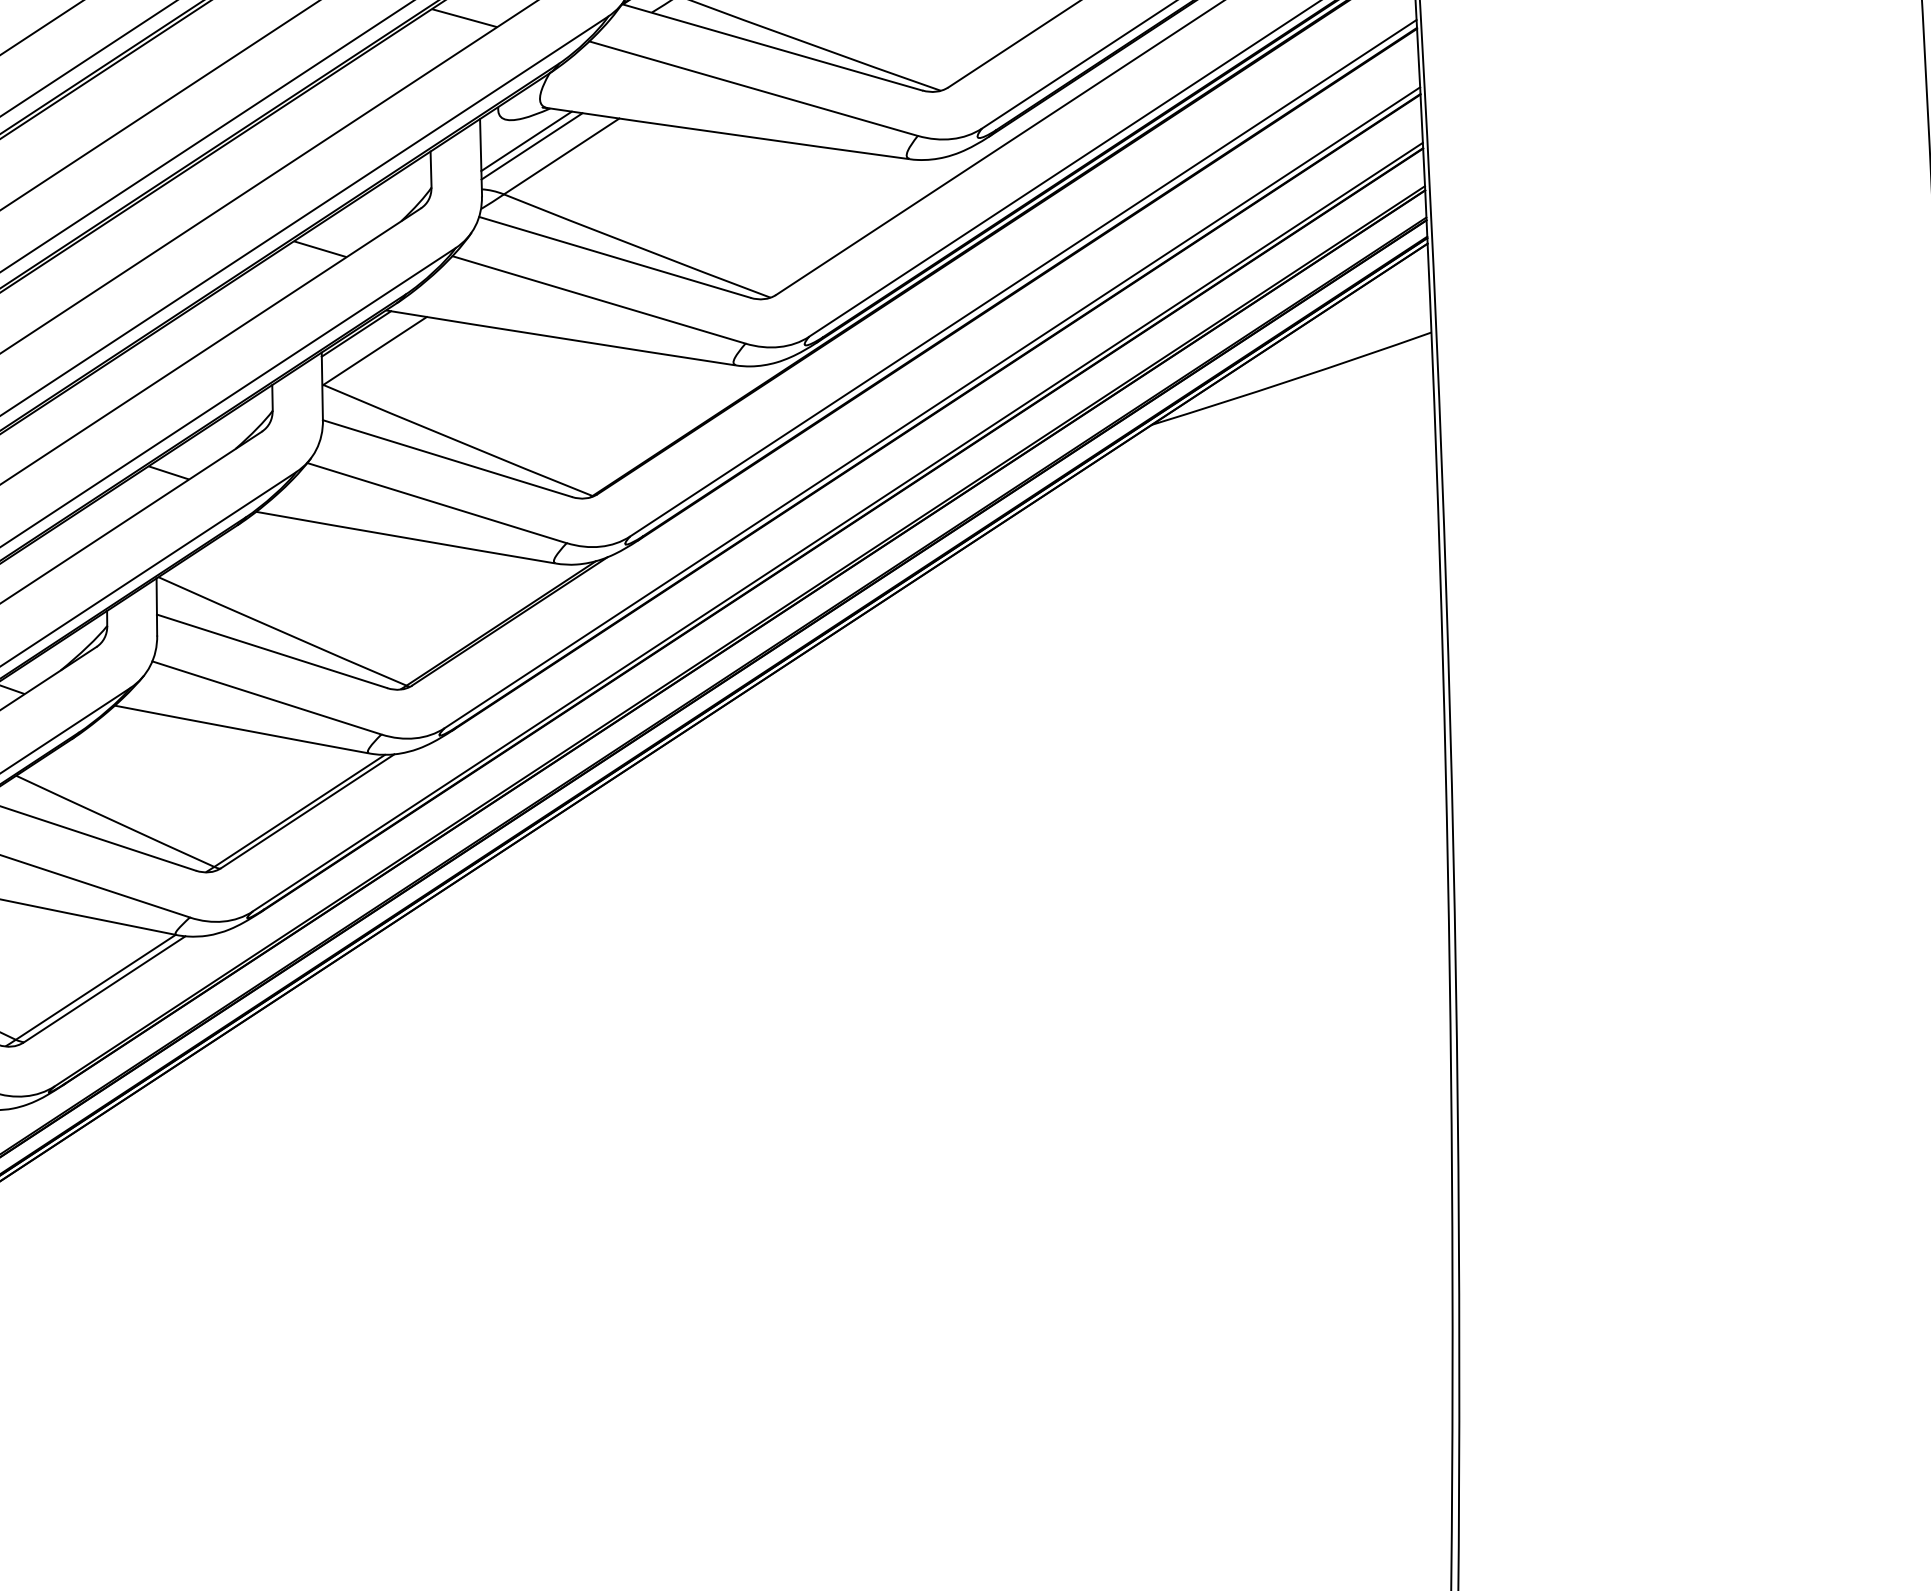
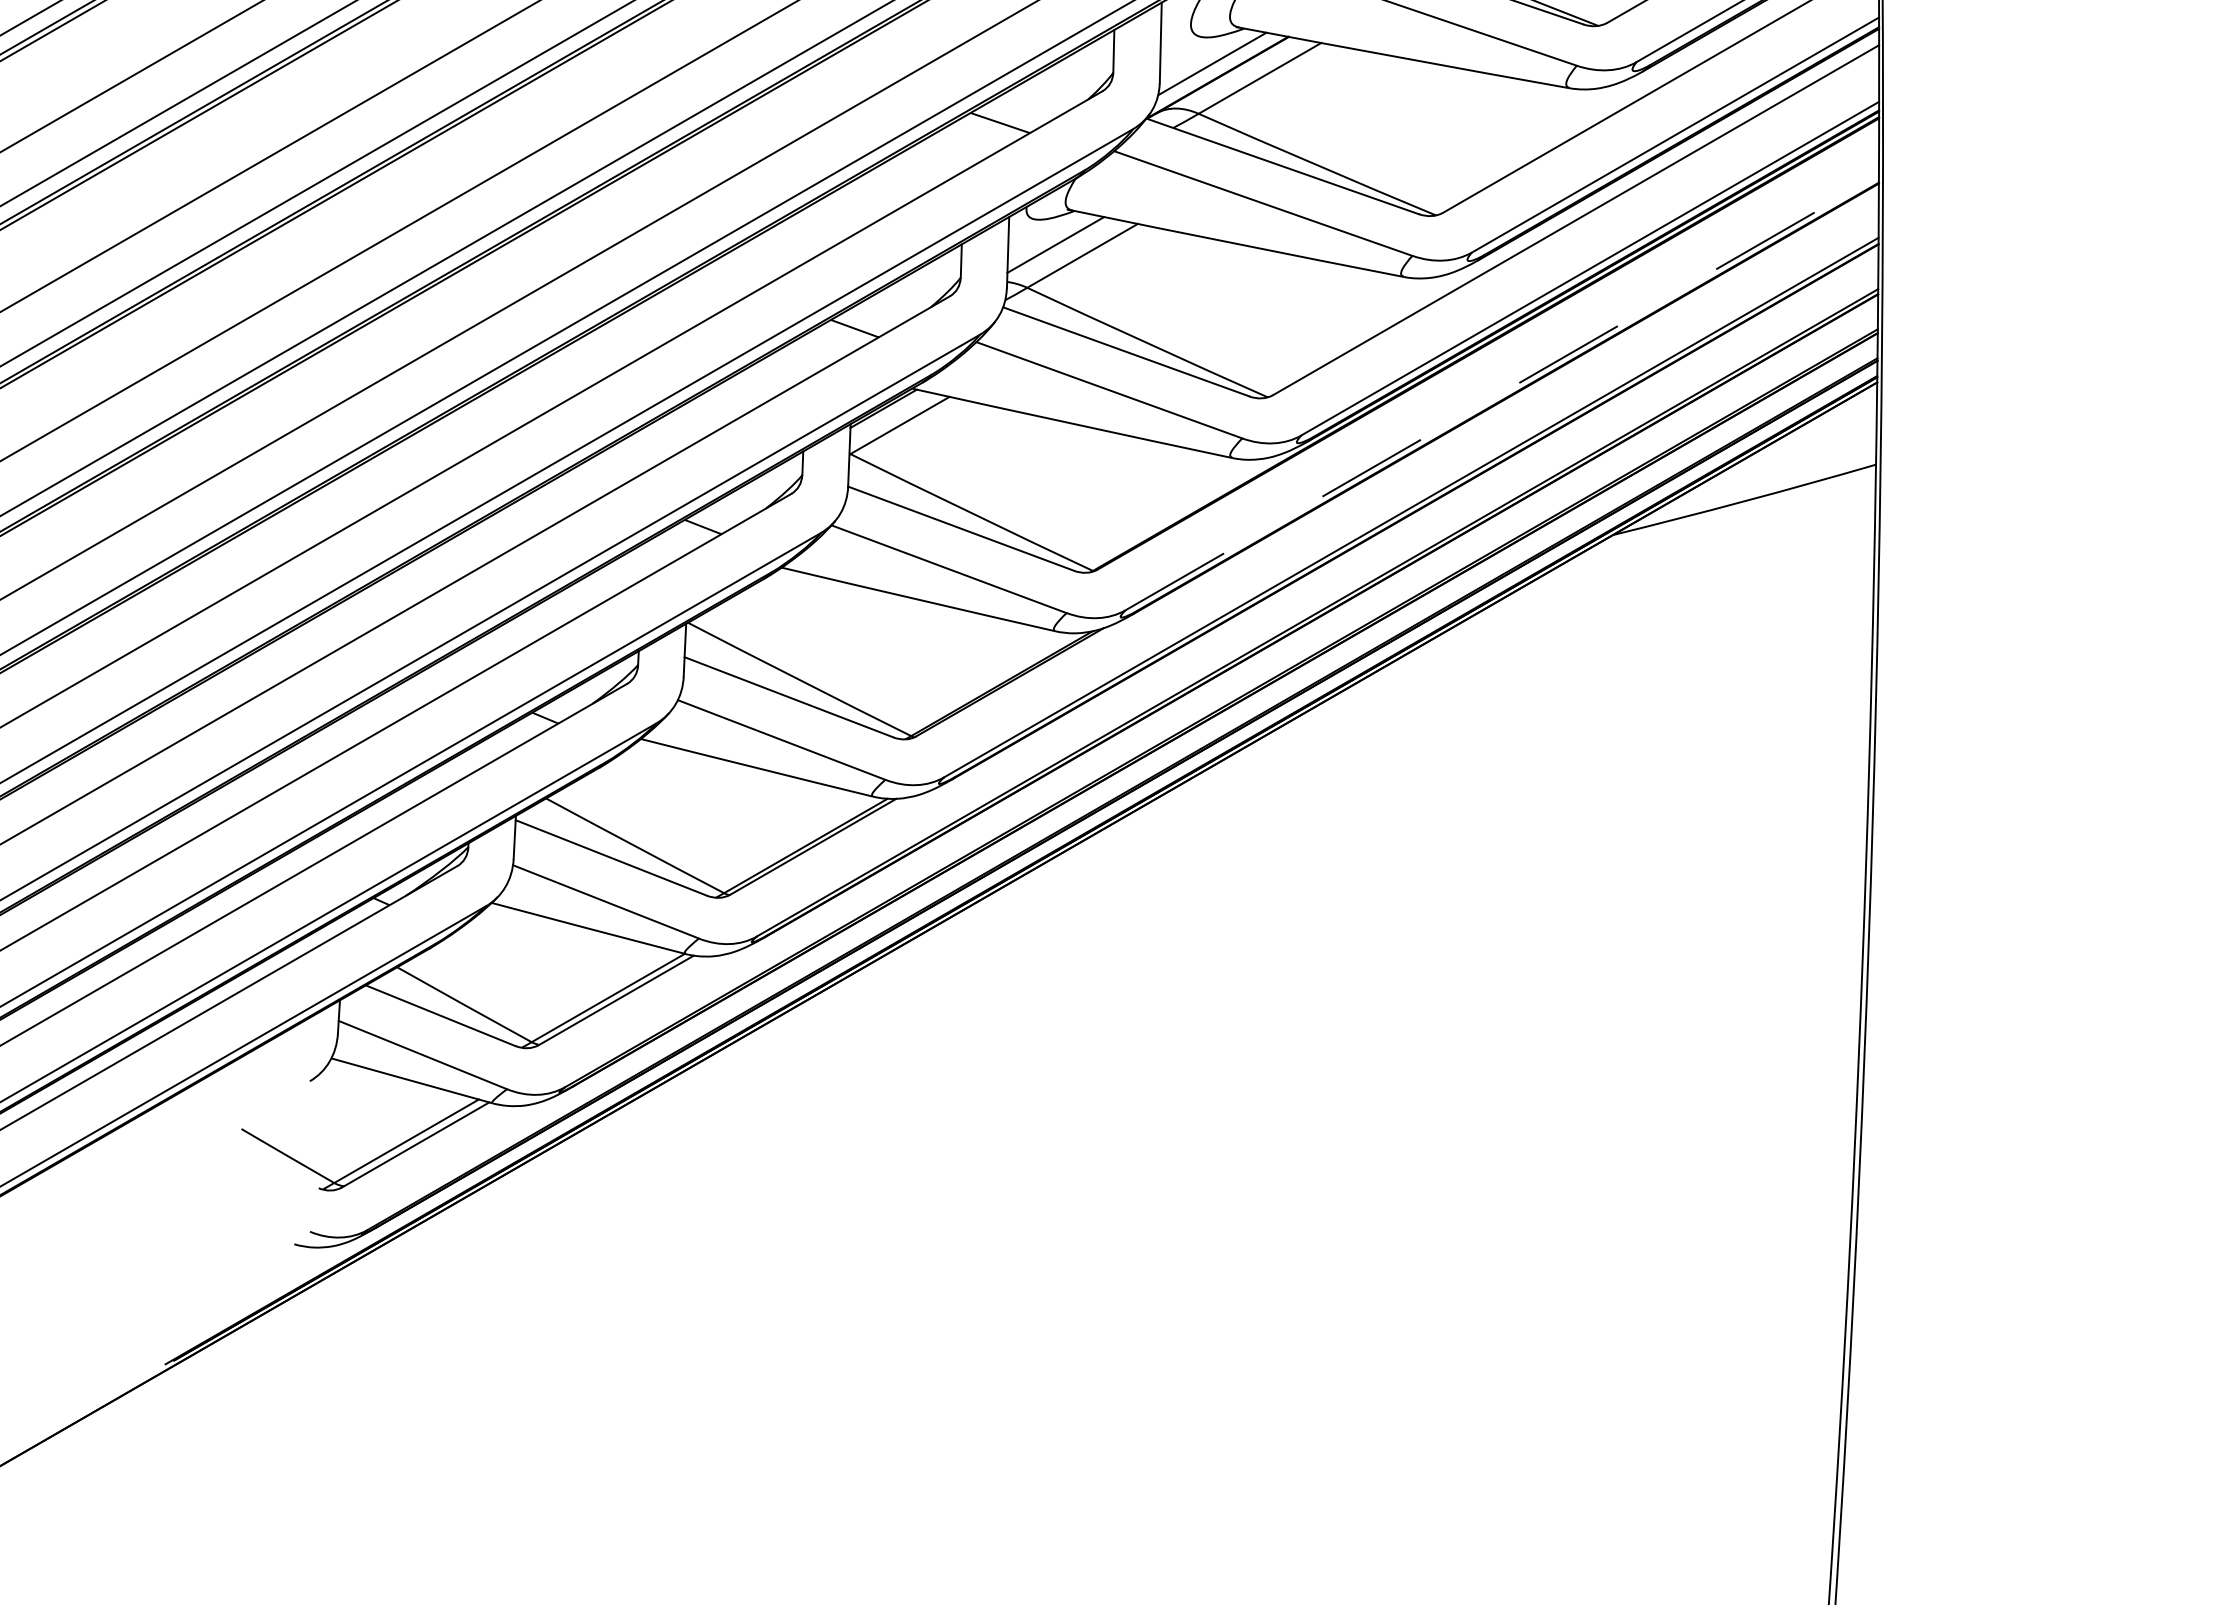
line: (526, 141) -> (1050, 240), removed
line: (1023, 277) -> (1502, 392), solid -> dashed

